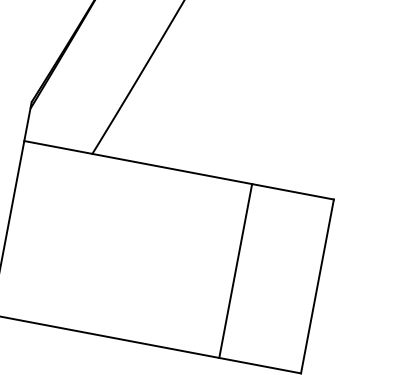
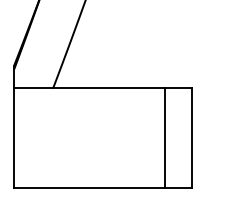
line: (236, 270) -> (165, 137), moved

